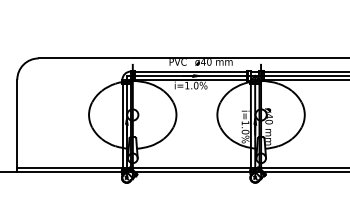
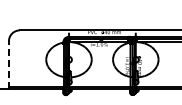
line: (16, 125) -> (8, 65), solid -> dashed

